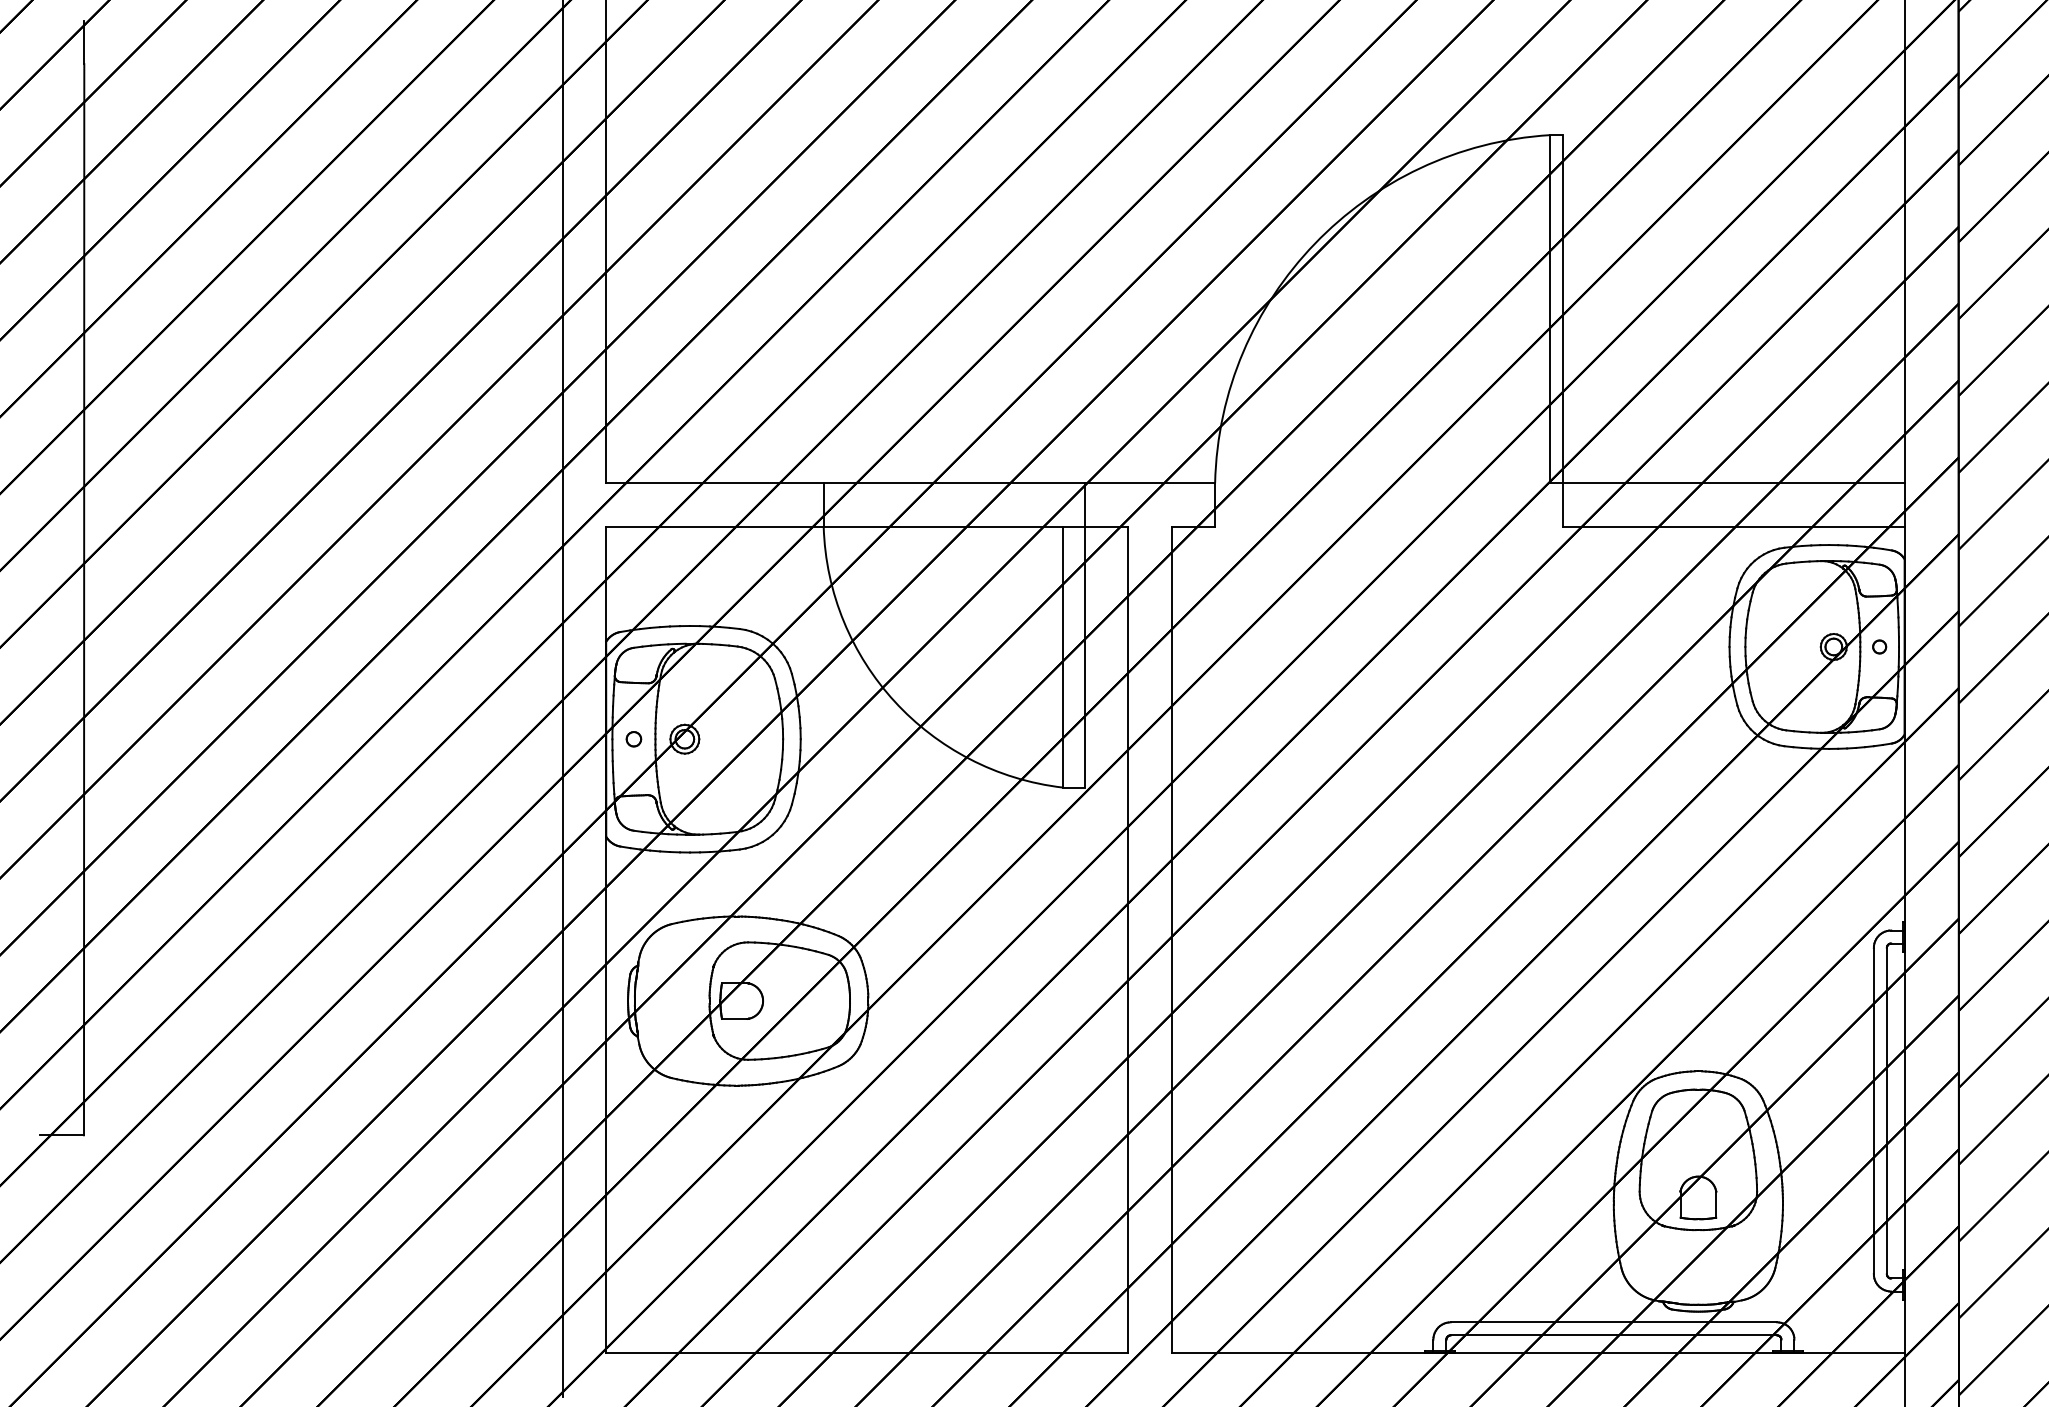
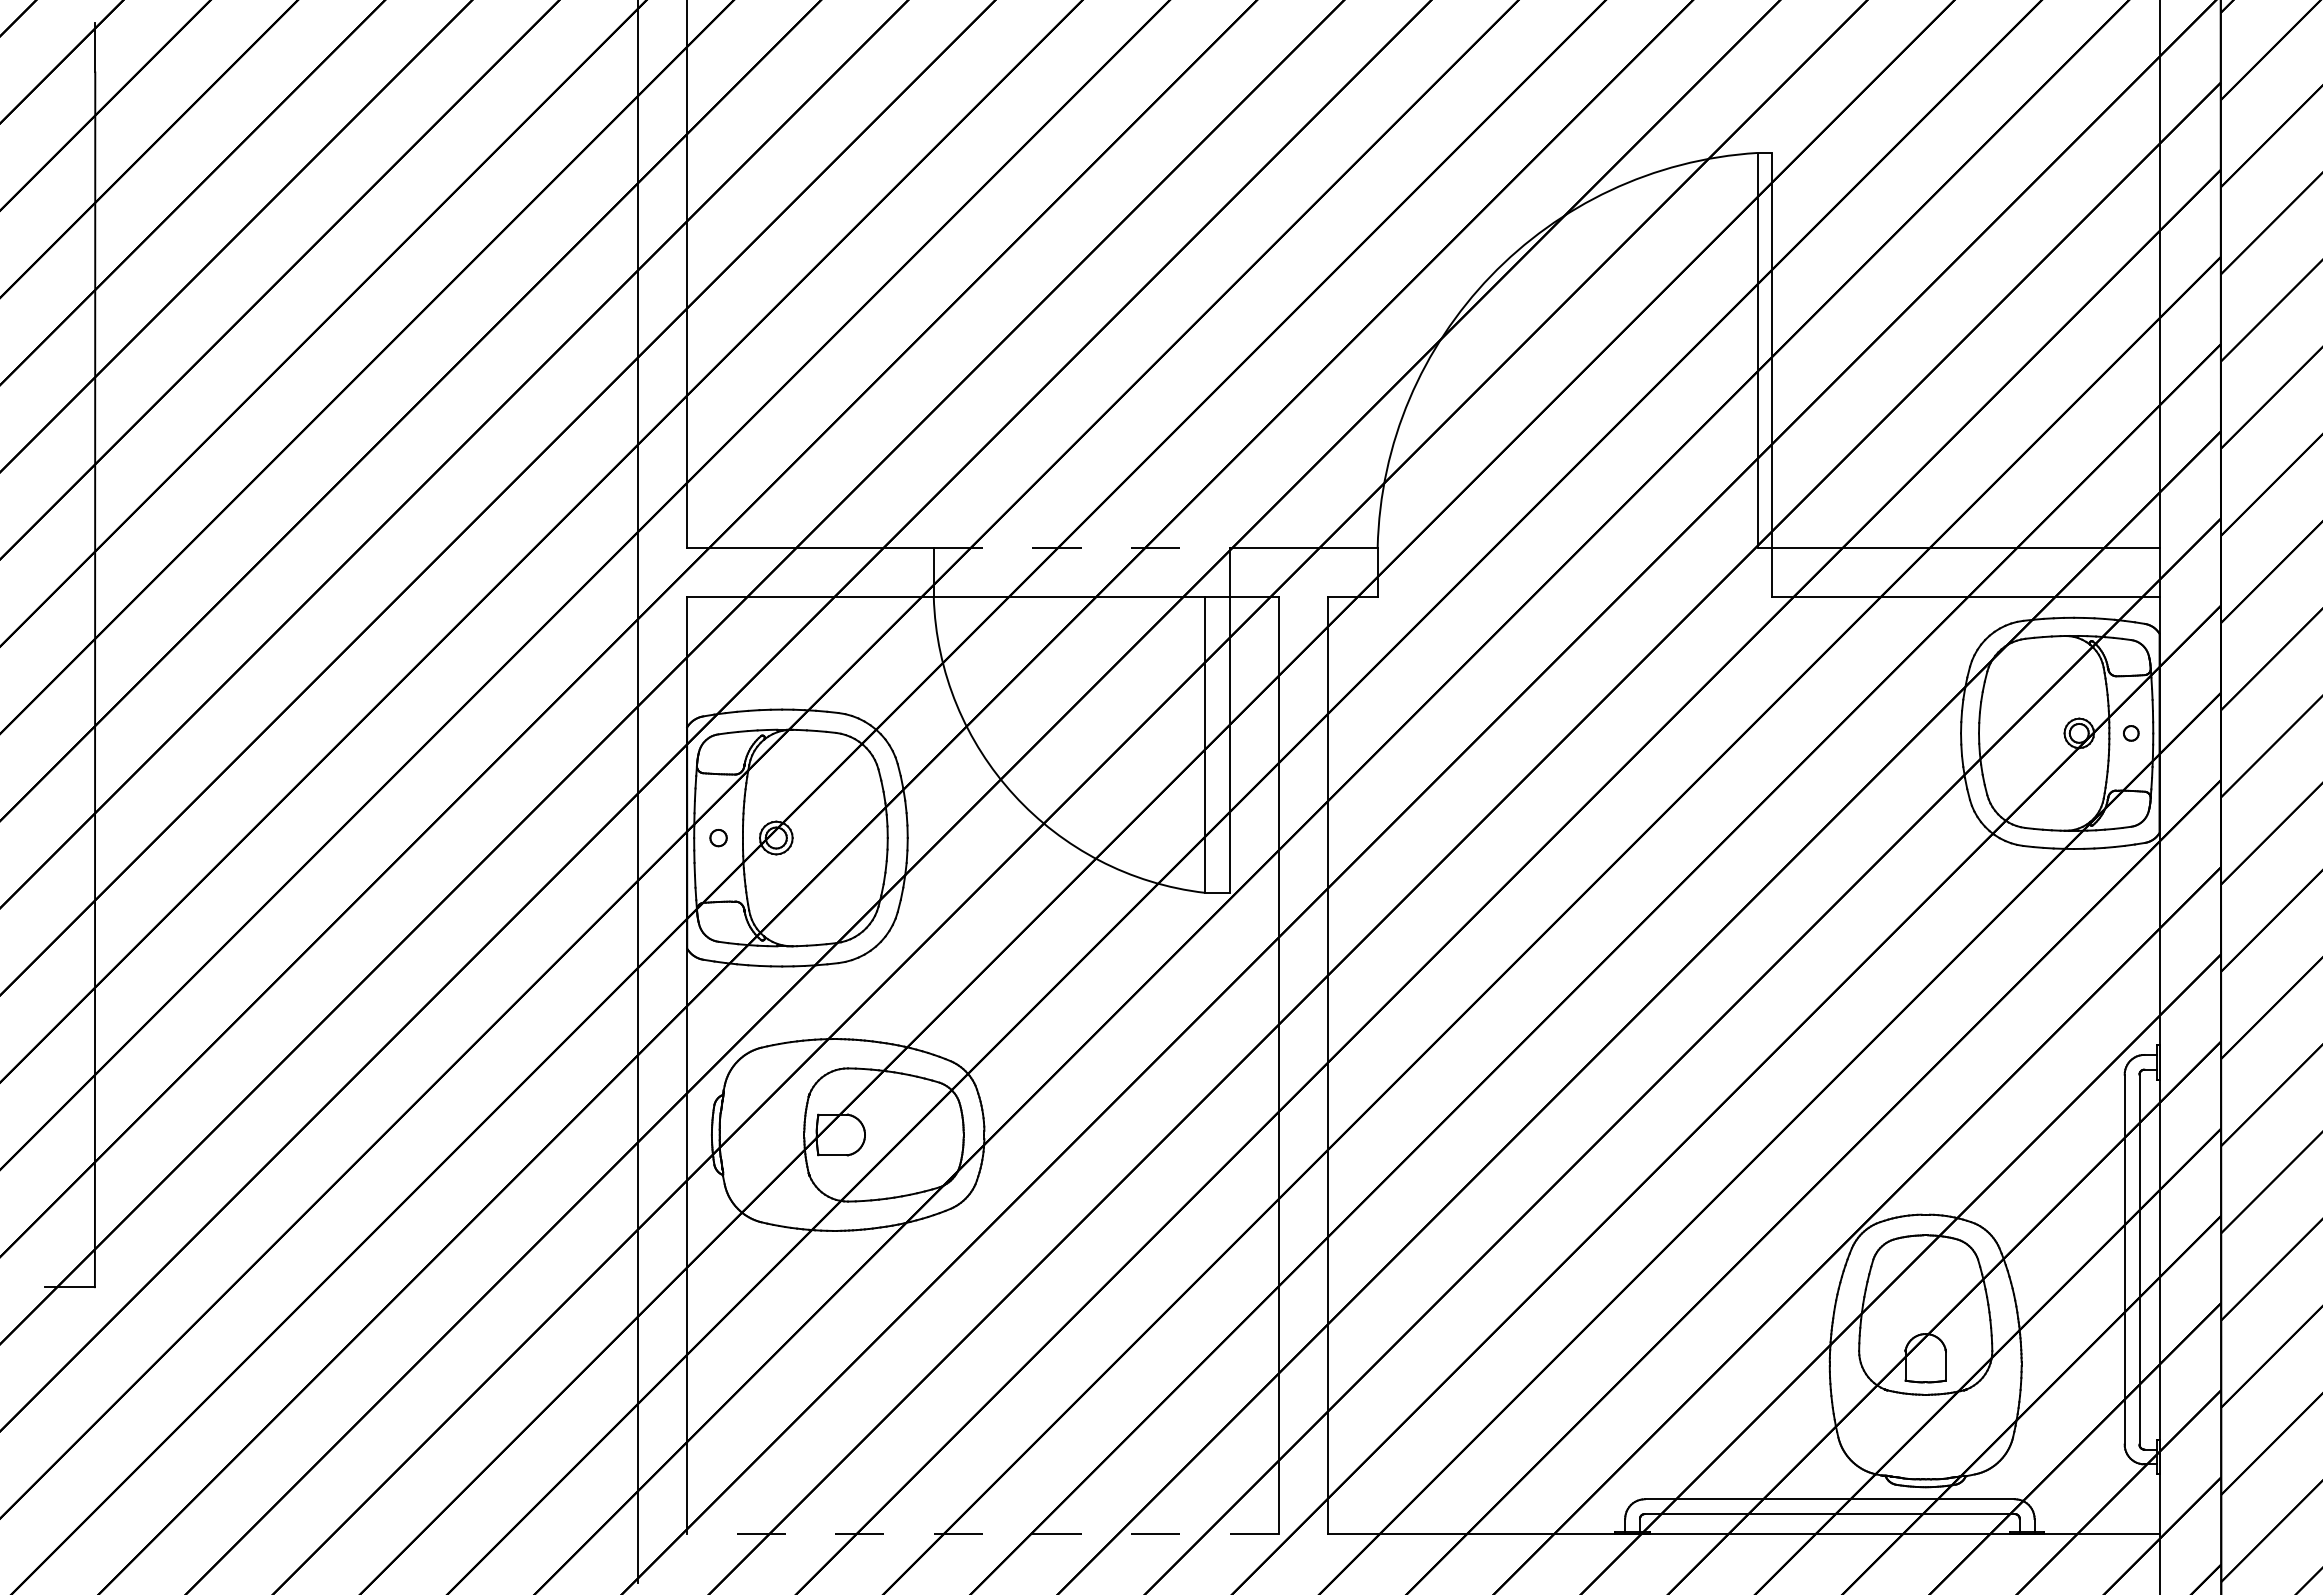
line: (953, 483) -> (1081, 547), solid -> dashed
line: (867, 1353) -> (983, 1534), solid -> dashed

